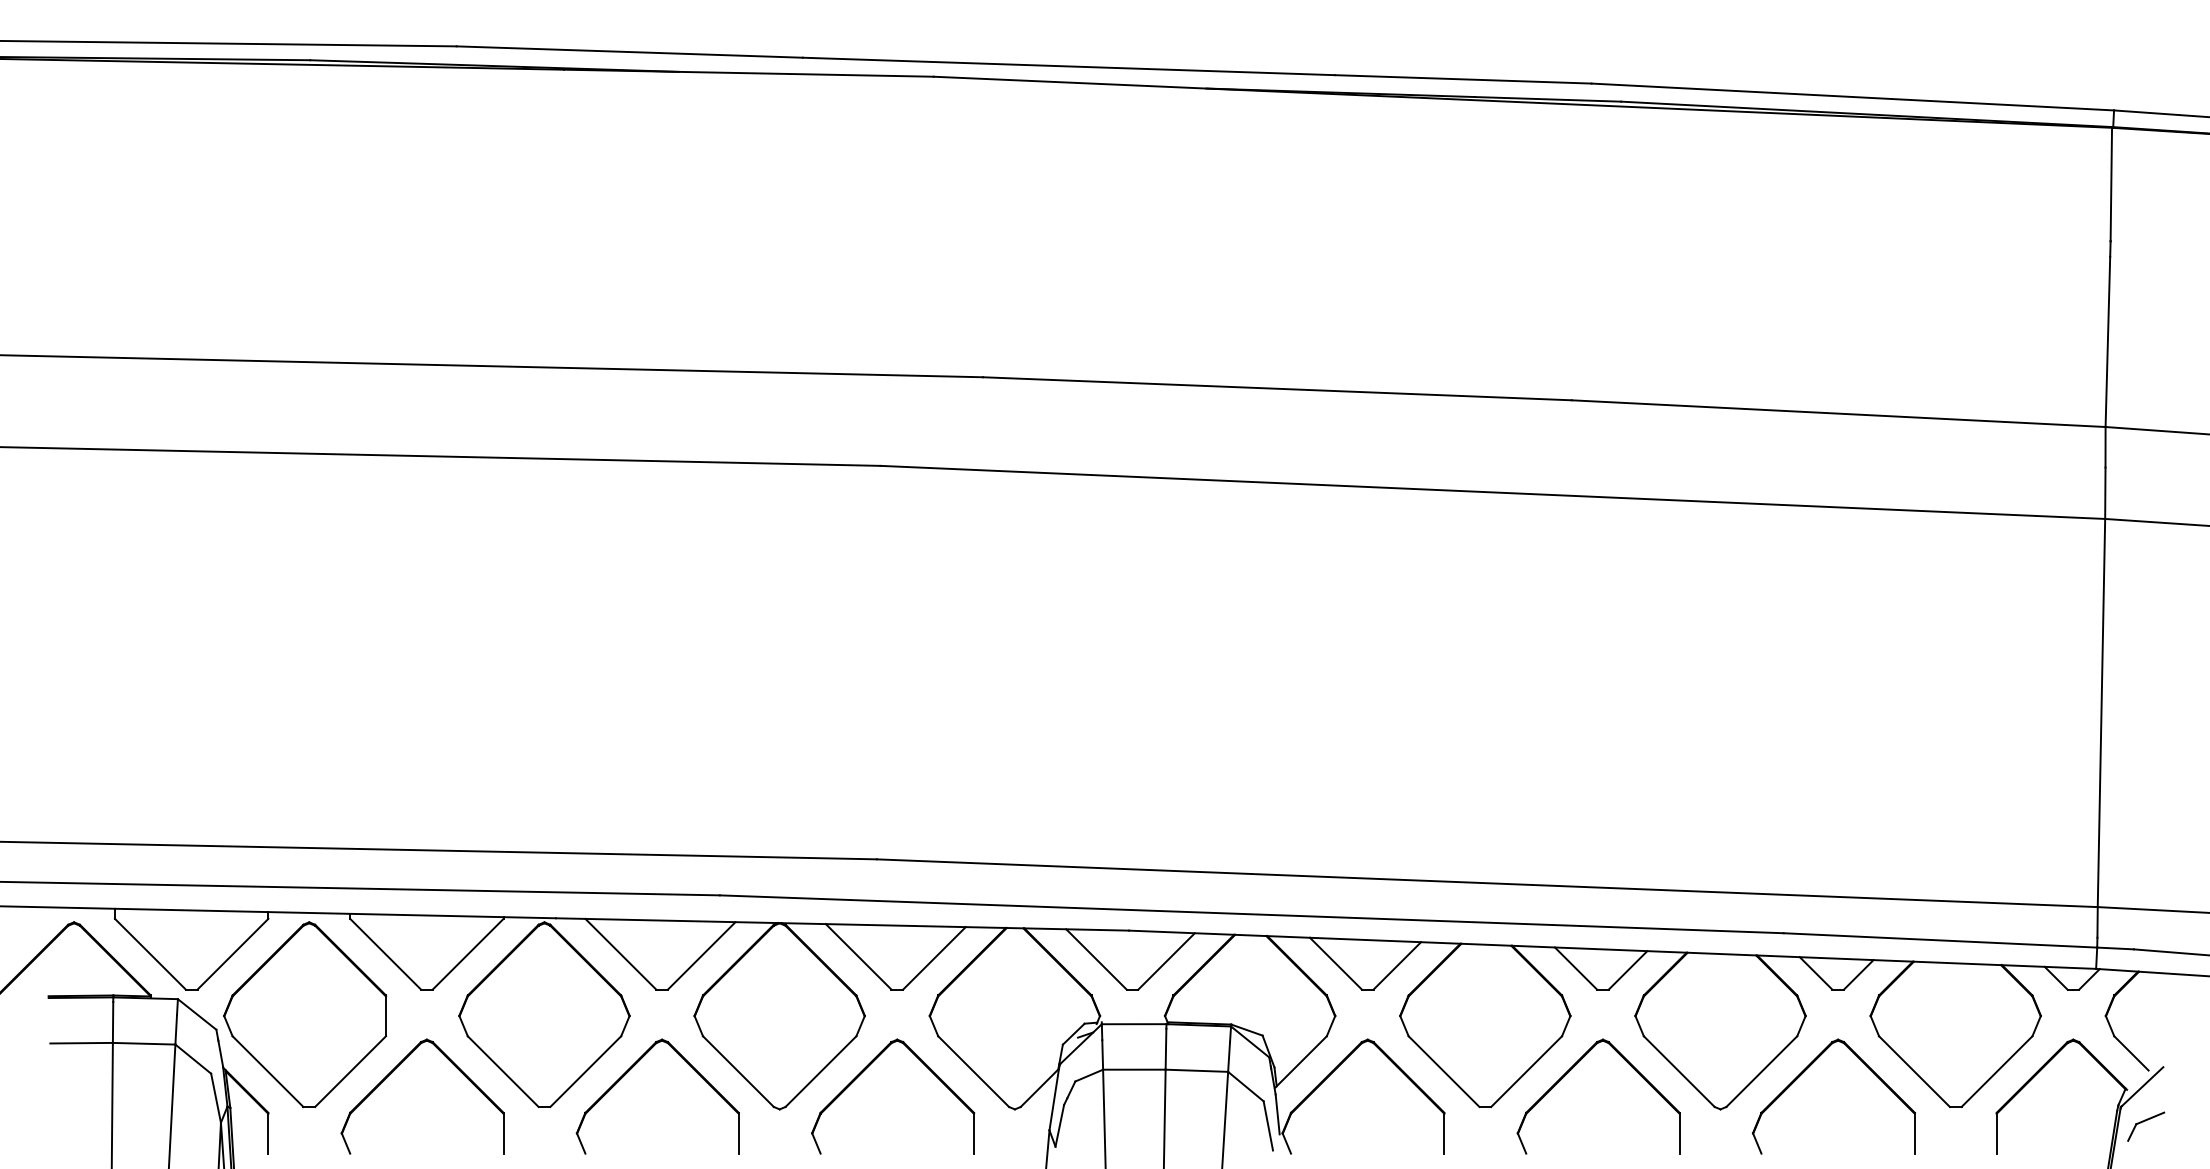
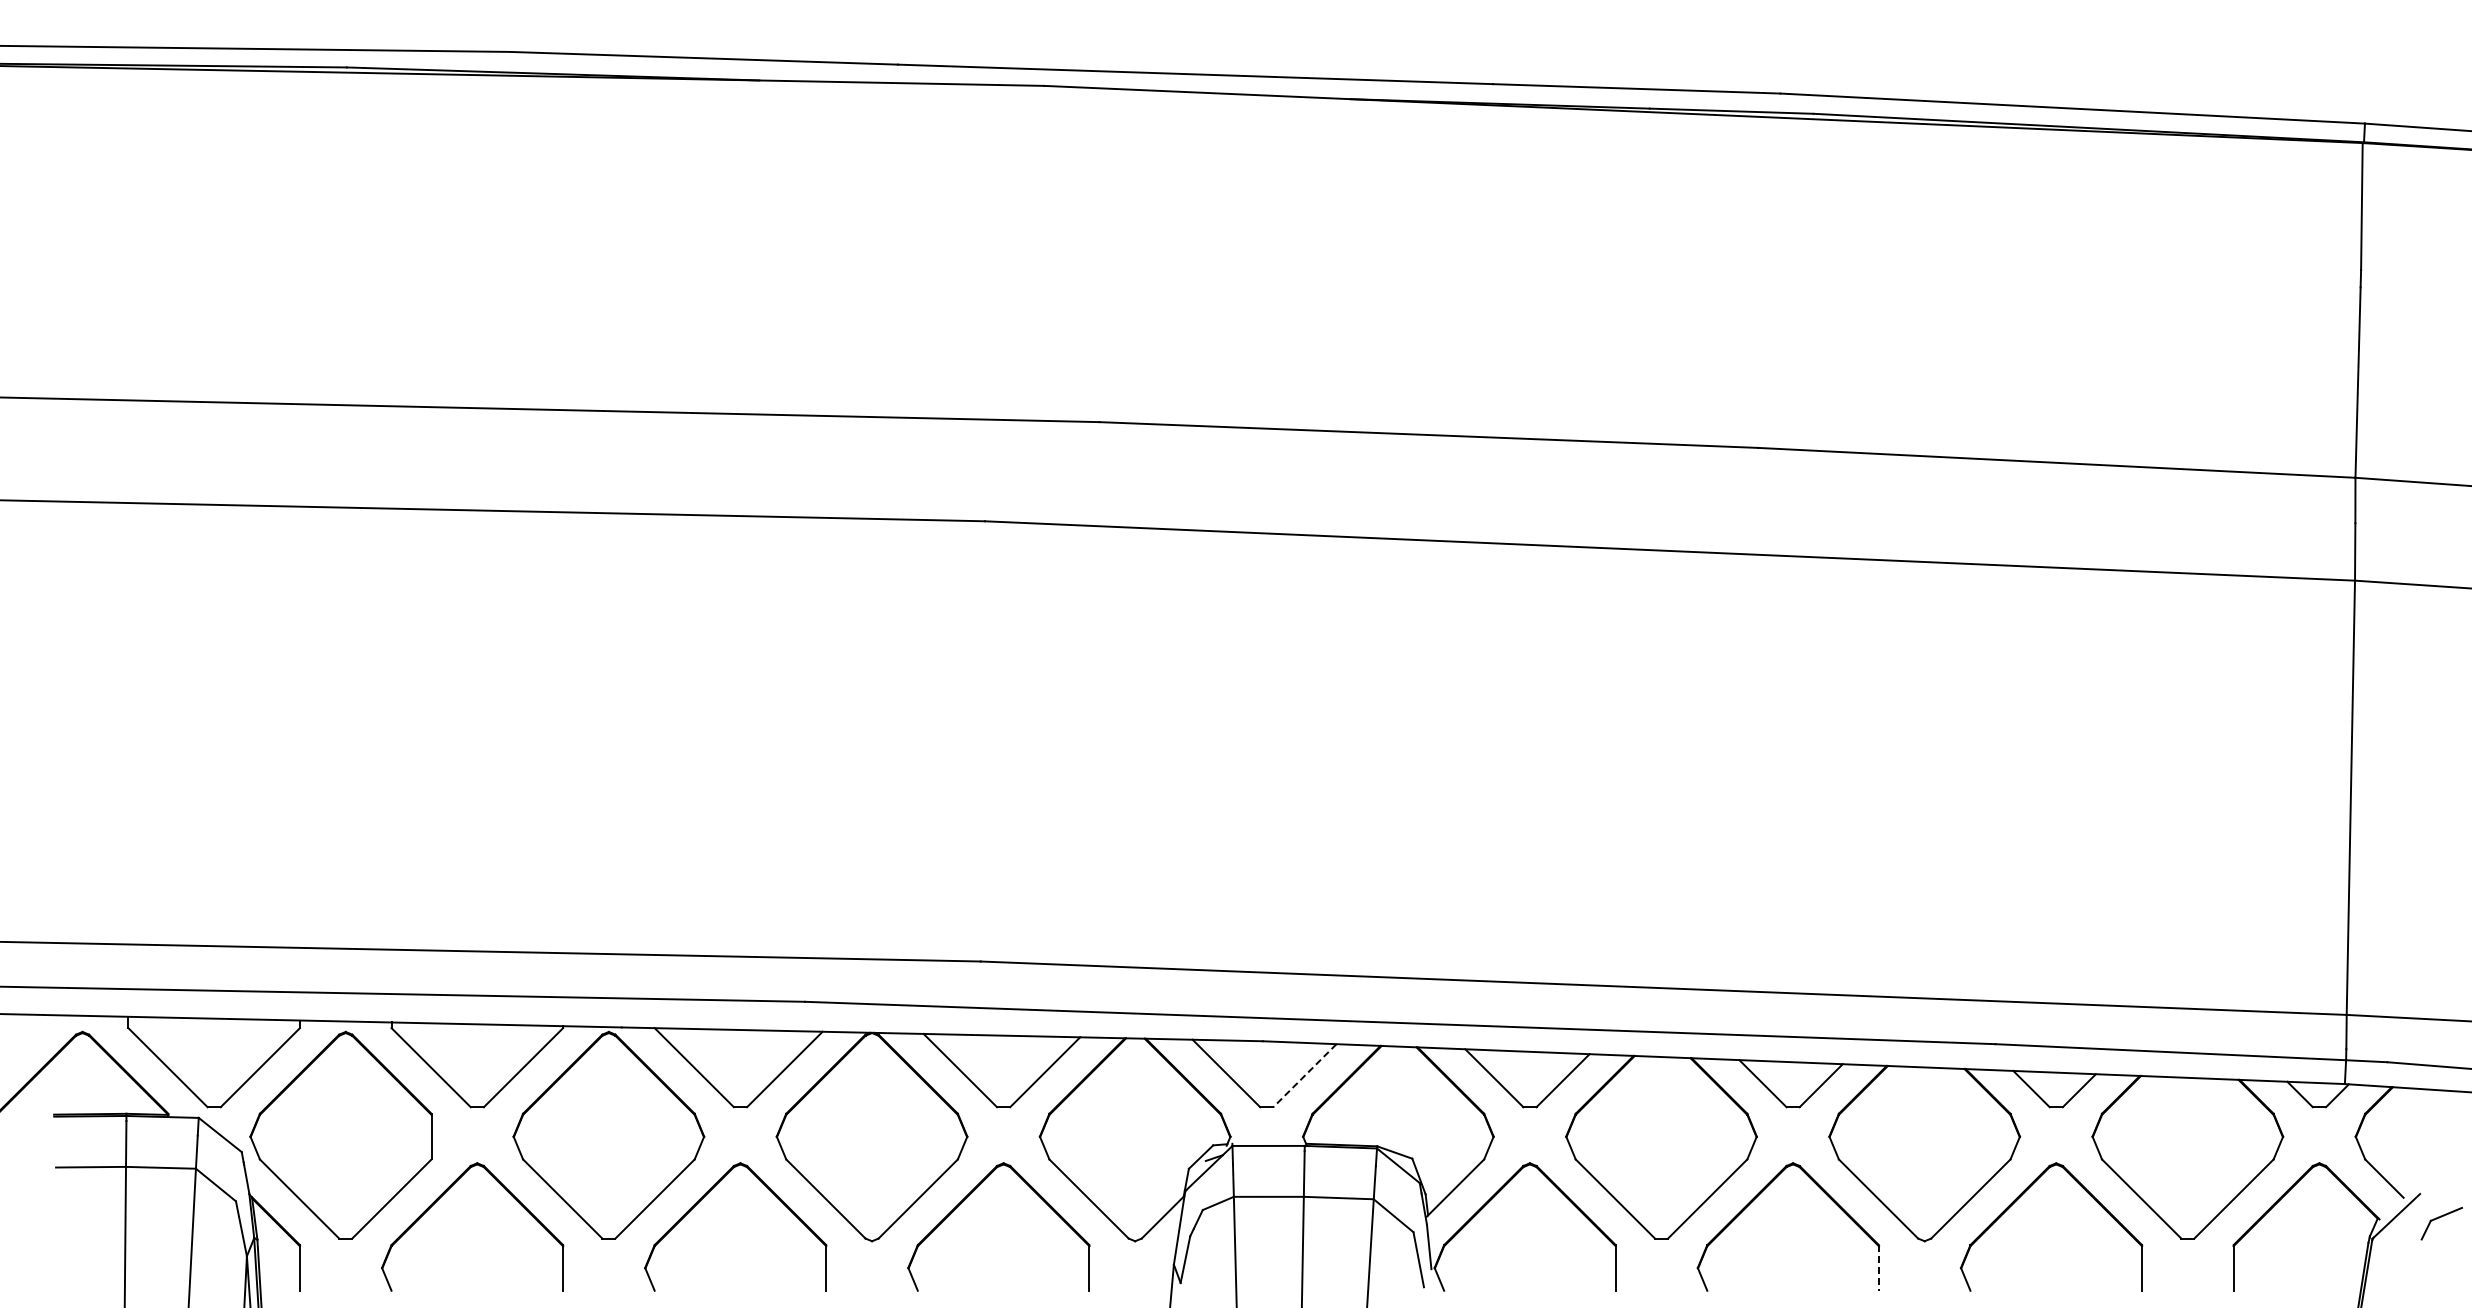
line: (1166, 961) -> (1304, 1075), solid -> dashed
part: (2145, 1126) -> (2441, 1223), moved
line: (1679, 1132) -> (1878, 1267), solid -> dashed

